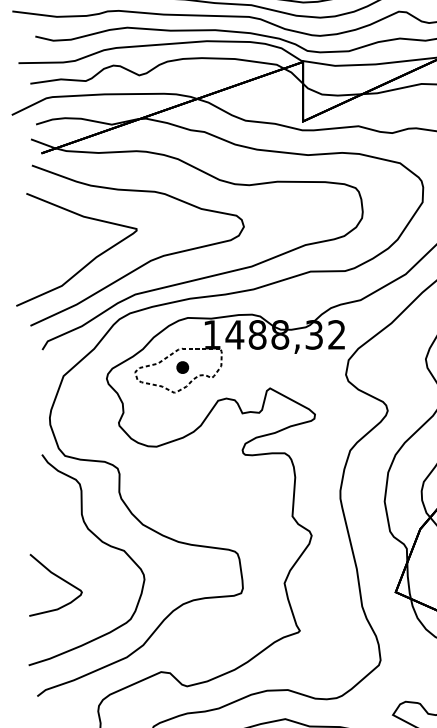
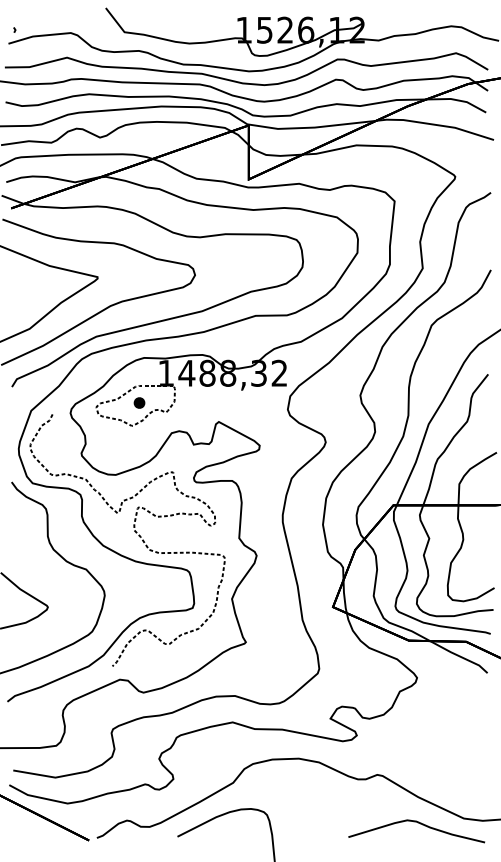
curve: (178, 510) -> (135, 532), added

